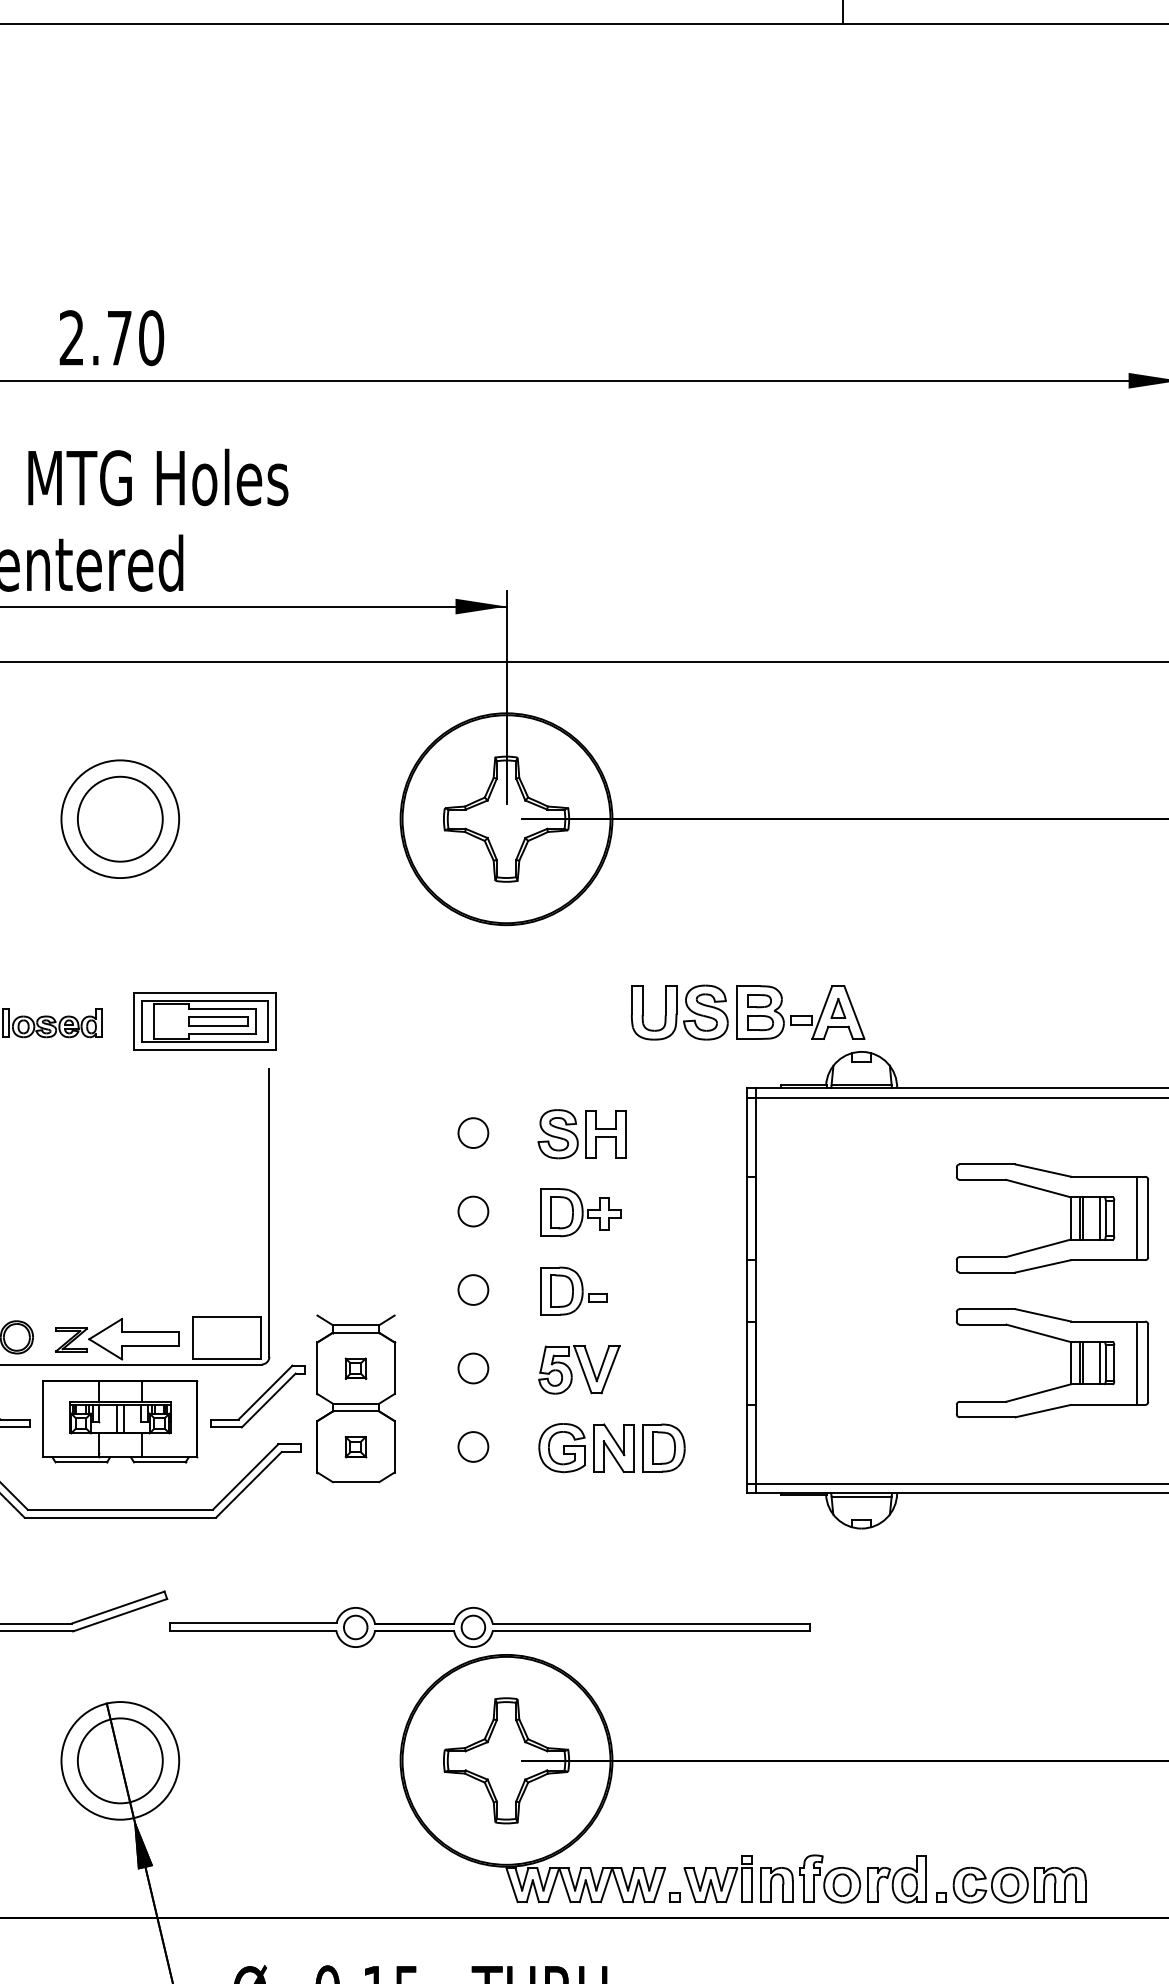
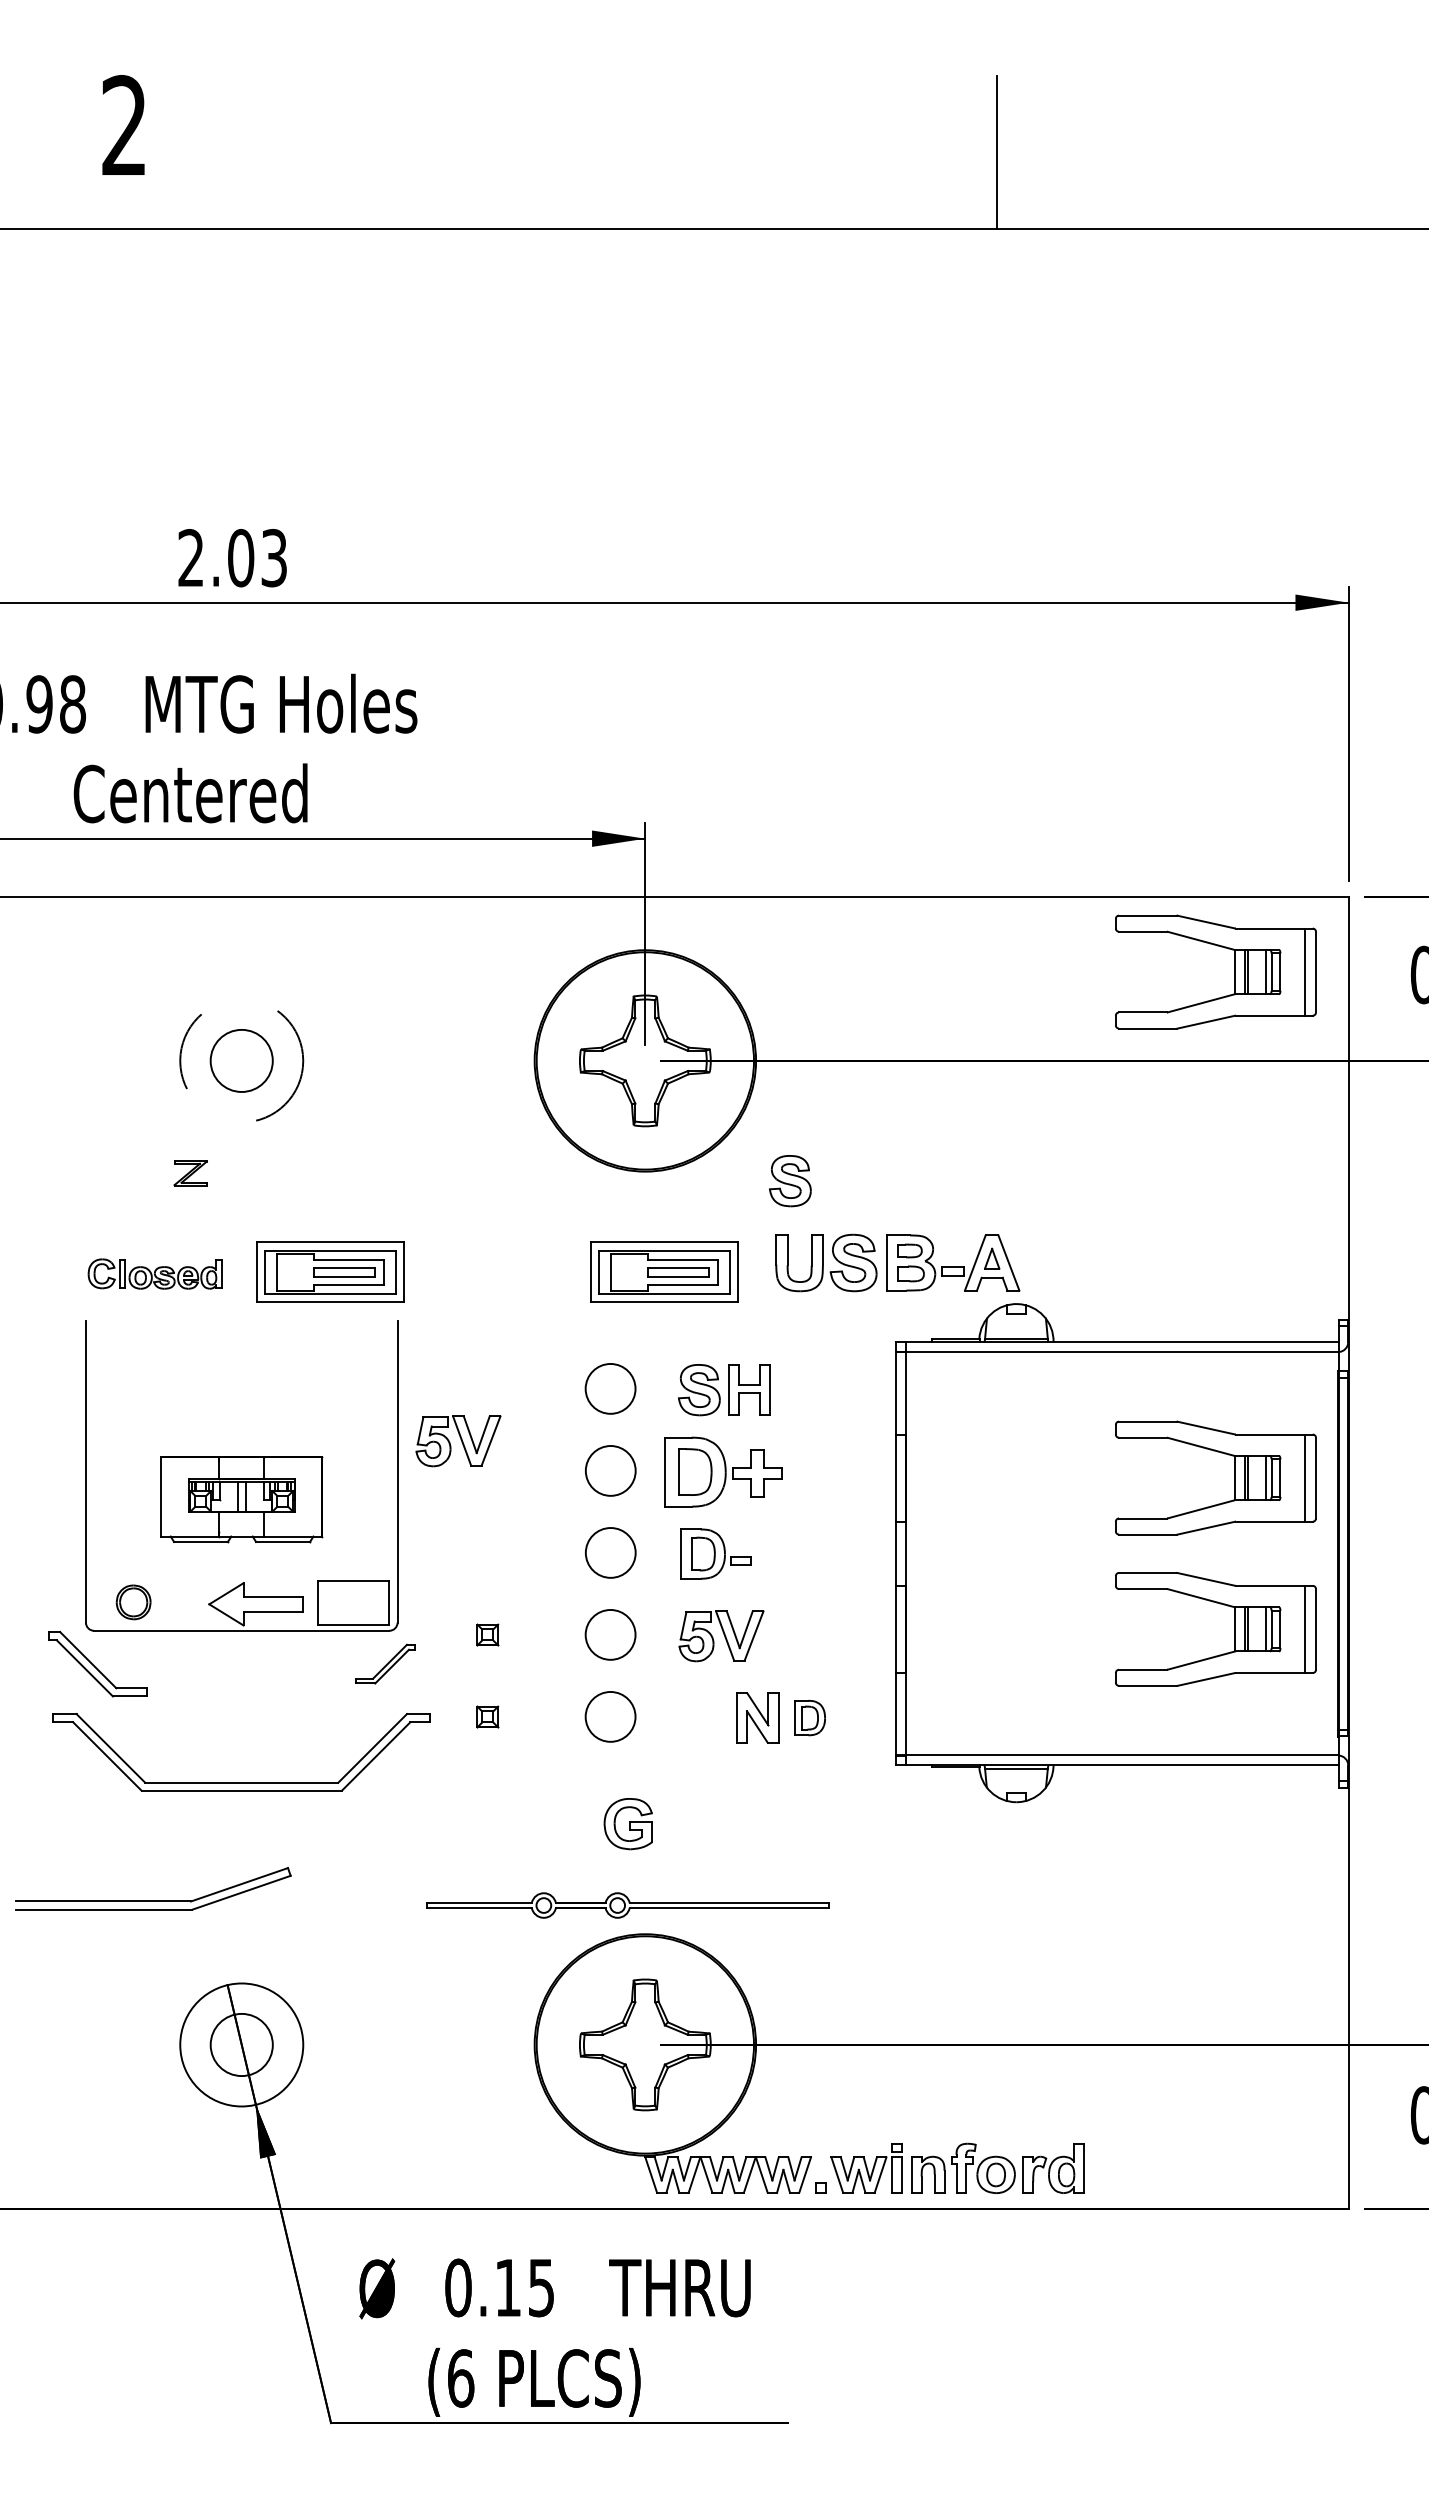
text: (135, 337) -> (257, 557), 2.70 -> 2.03
part: (1070, 733) -> (1234, 971), added
circle: (120, 818) -> (241, 1060), size x0.7
circle: (120, 818) -> (241, 1060), solid -> dashed
part: (645, 934) -> (790, 1181), added
part: (524, 1020) -> (664, 1271), added
circle: (473, 1132) -> (610, 1388), size x1.6
part: (327, 1183) -> (458, 1441), added
circle: (473, 1211) -> (610, 1470), size x1.6
part: (580, 1212) -> (722, 1471), size x1.4
circle: (473, 1289) -> (610, 1552), size x1.6
part: (71, 1340) -> (190, 1173), moved
circle: (473, 1368) -> (610, 1634), size x1.6
part: (256, 1395) -> (384, 1663), size x0.6
part: (355, 1398) -> (487, 1666), removed
part: (120, 1421) -> (241, 1499), moved
circle: (473, 1446) -> (610, 1716), size x1.6
part: (663, 1447) -> (809, 1717), size x0.7
part: (561, 1448) -> (627, 1824), moved
part: (489, 1627) -> (627, 1905), size x0.6
circle: (120, 1760) -> (241, 2044), size x0.7
part: (1010, 1884) -> (1172, 2174), removed

